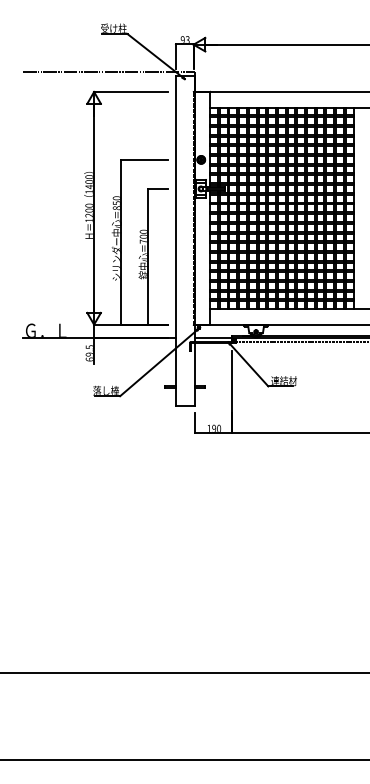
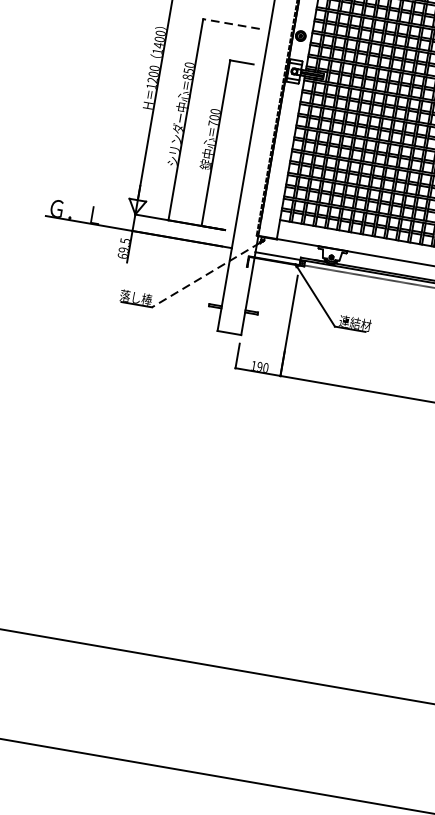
line: (143, 159) -> (230, 23), solid -> dashed
line: (158, 363) -> (205, 275), solid -> dashed

